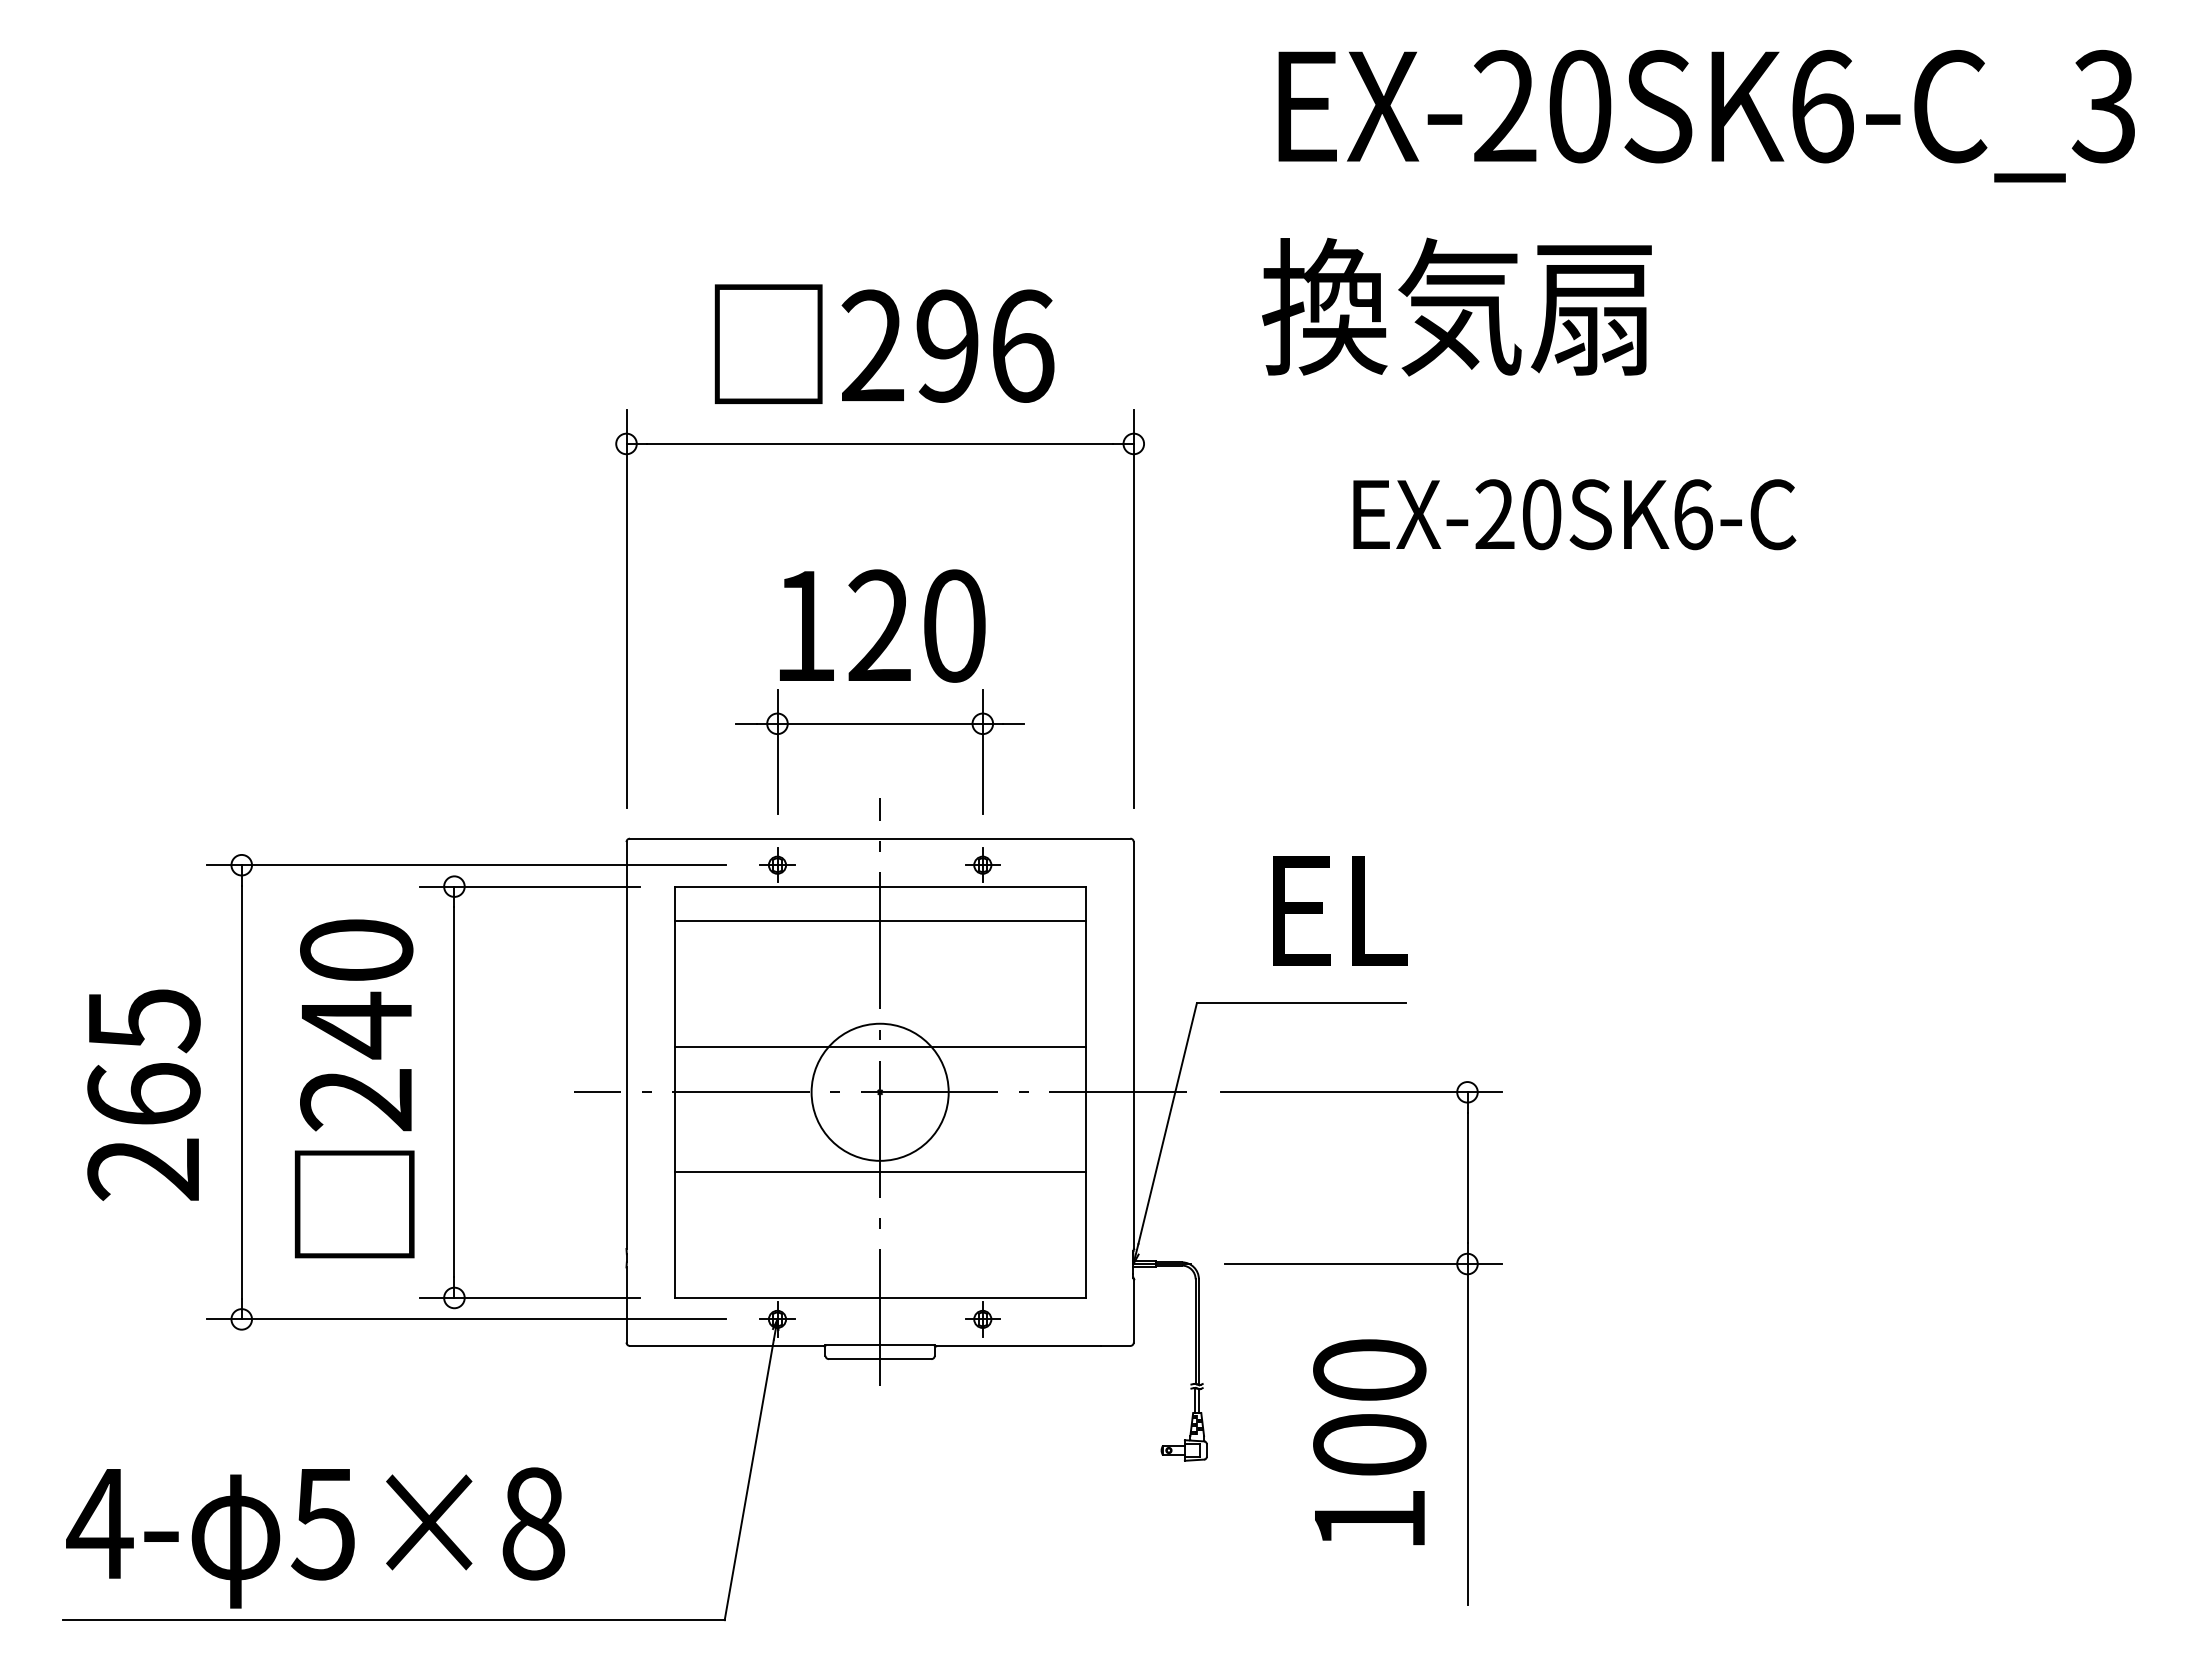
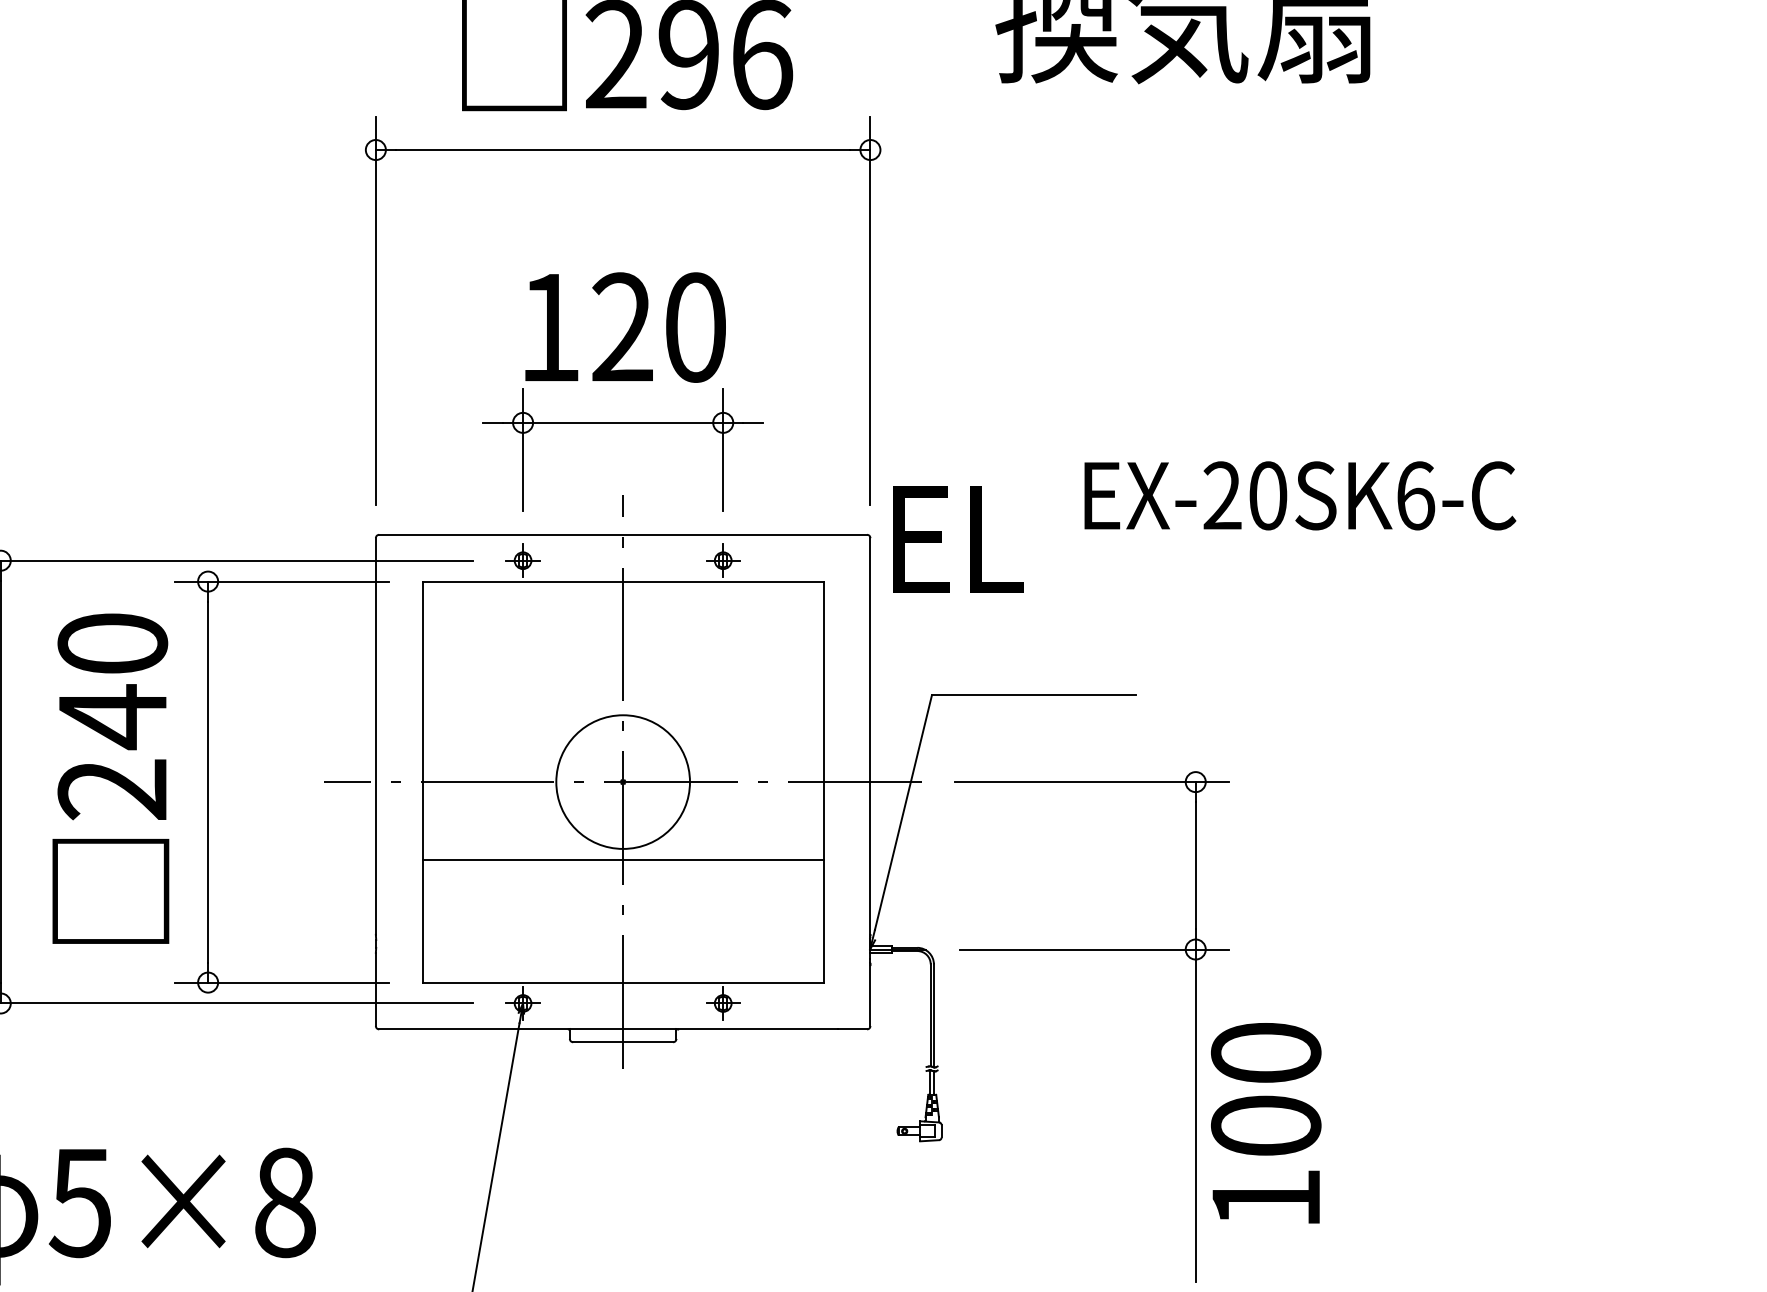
text: (1574, 514) -> (1300, 495), moved
text: (1340, 910) -> (958, 539), moved
line: (879, 920) -> (622, 614), removed
line: (879, 1046) -> (622, 737), removed
text: (1369, 1442) -> (1265, 1123), moved

